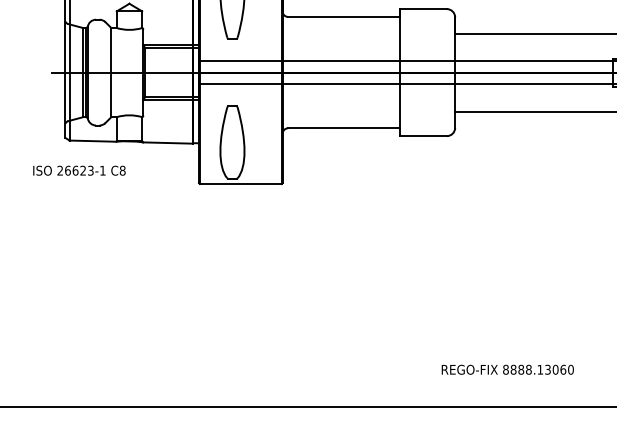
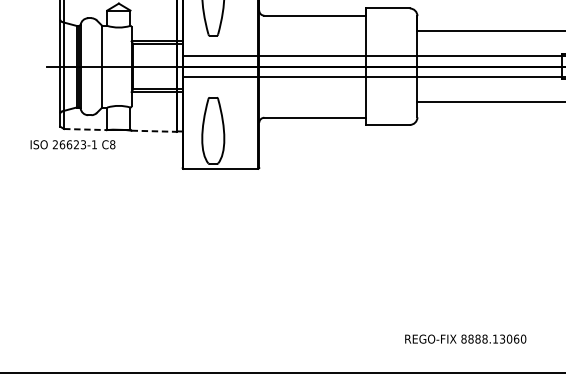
line: (93, 141) -> (85, 129), solid -> dashed
line: (168, 143) -> (154, 131), solid -> dashed
text: (79, 170) -> (73, 144), moved

